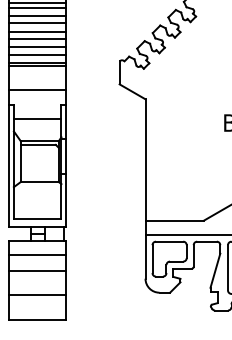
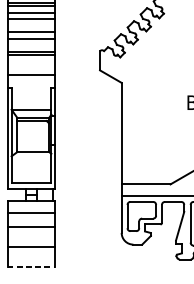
line: (37, 31) -> (31, 26), removed
line: (37, 54) -> (31, 45), removed
line: (37, 119) -> (31, 110), moved
line: (37, 319) -> (31, 267), solid -> dashed

